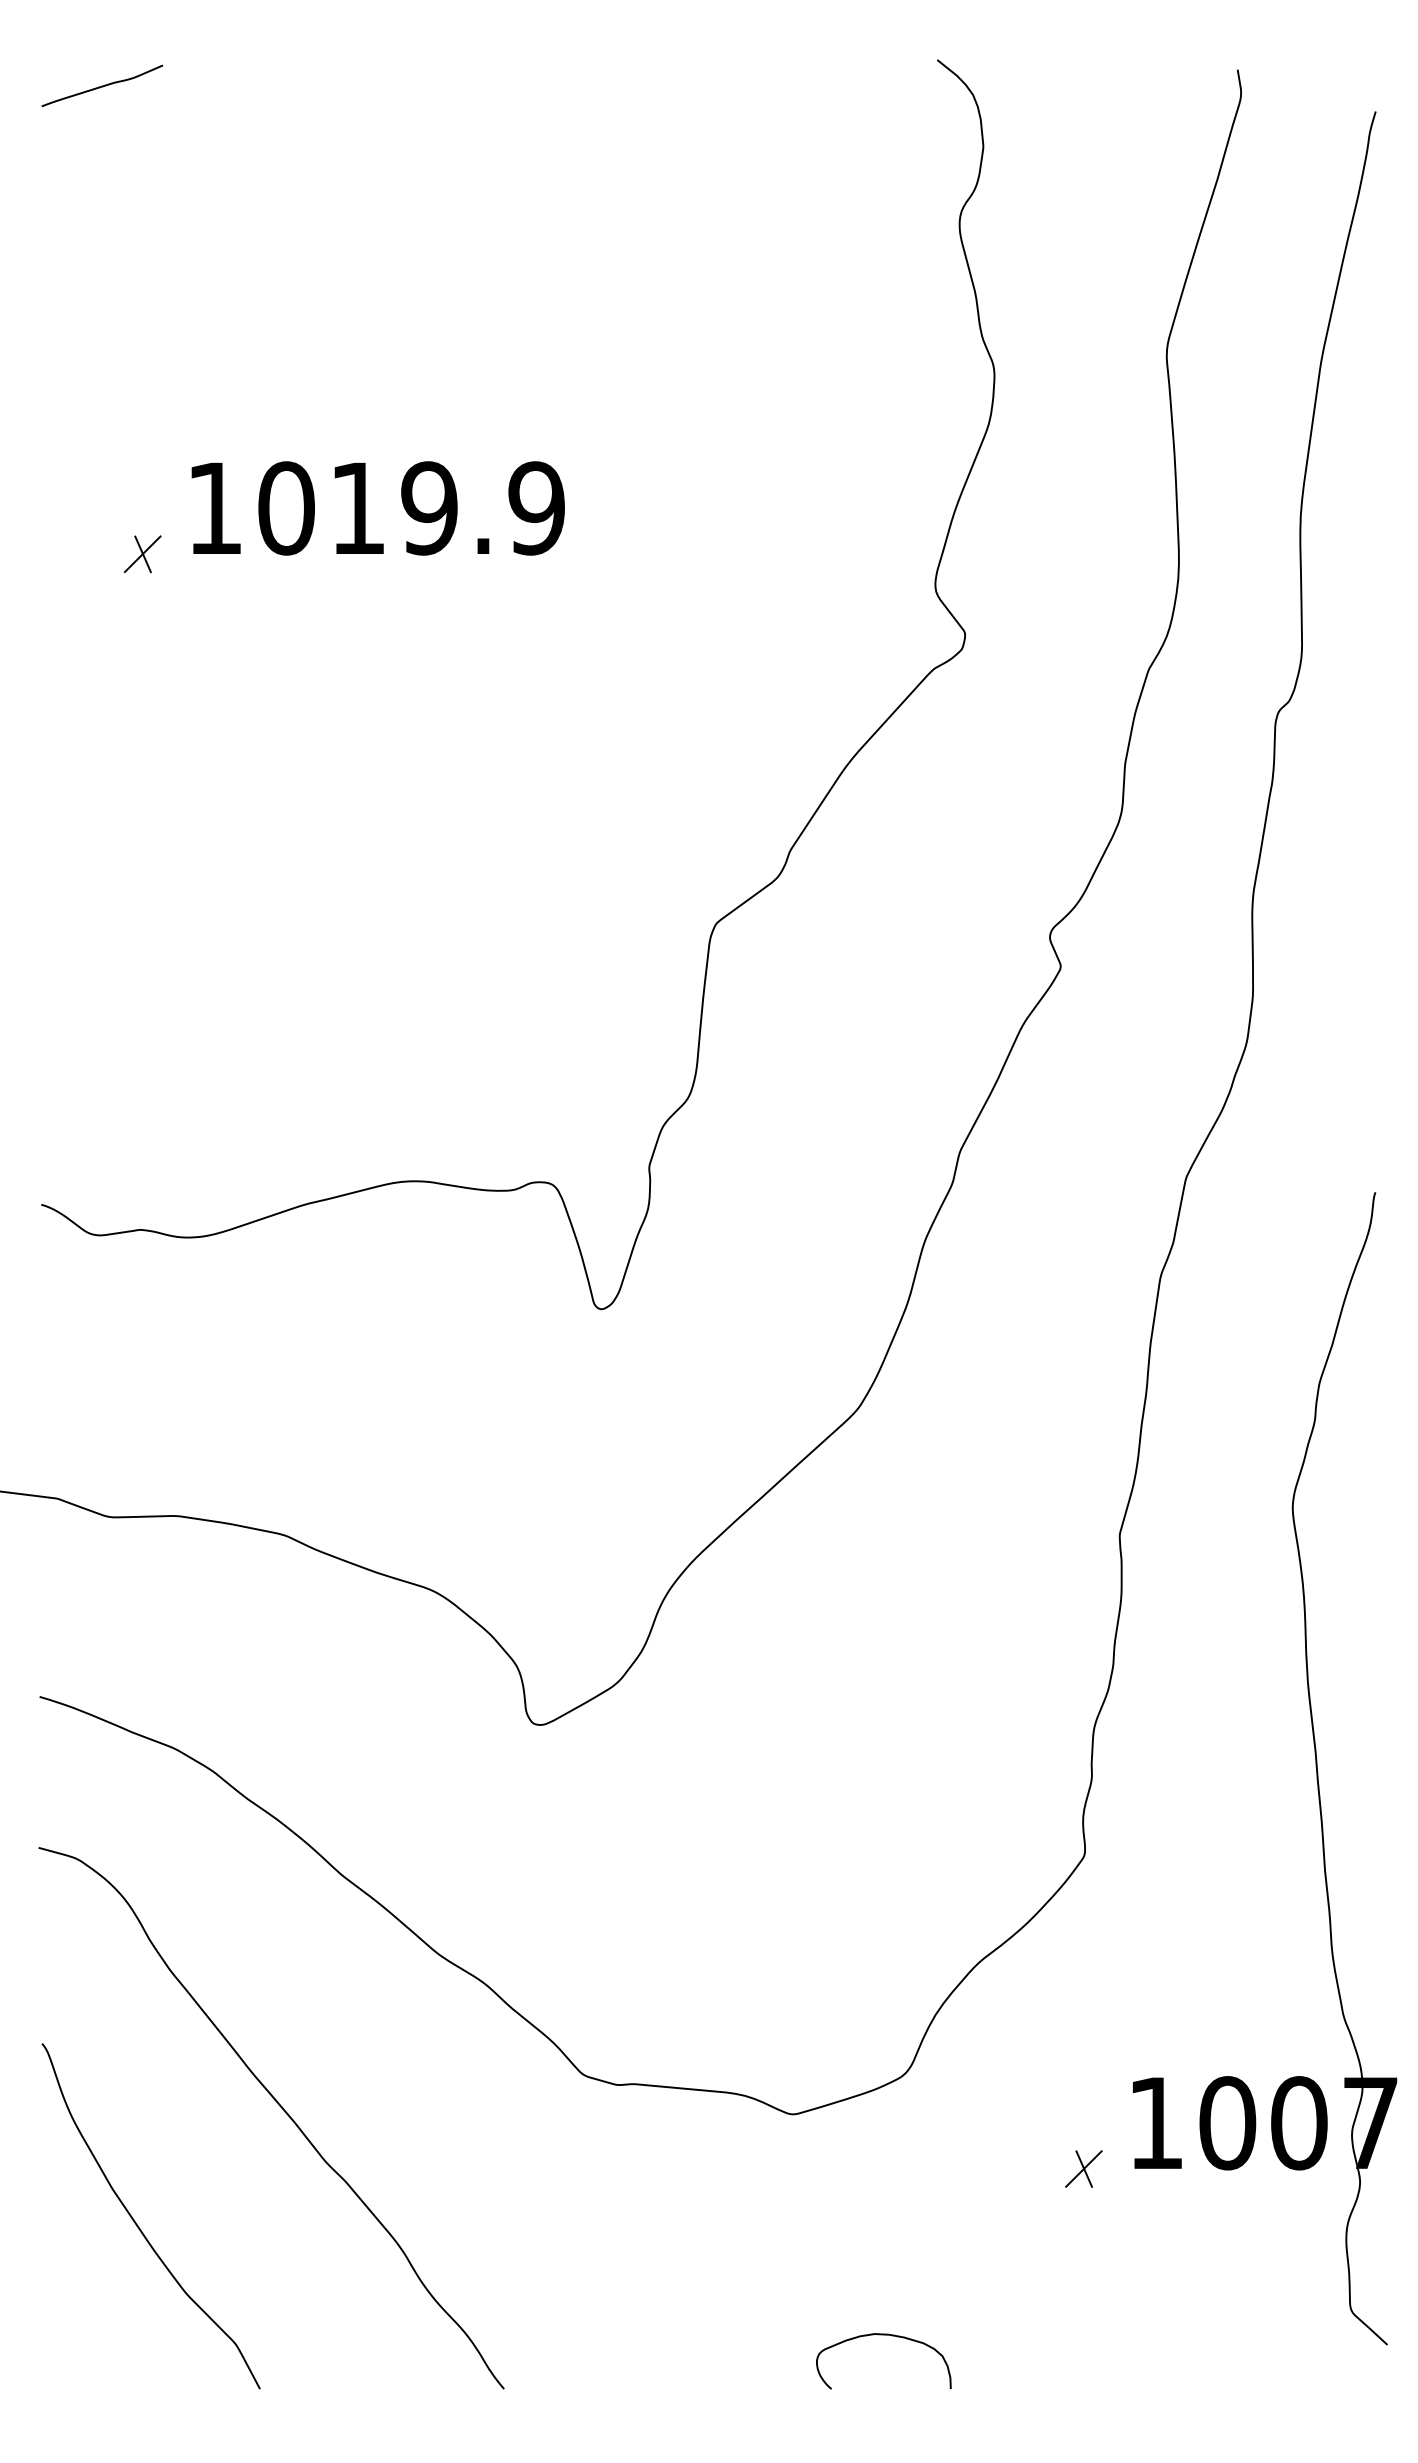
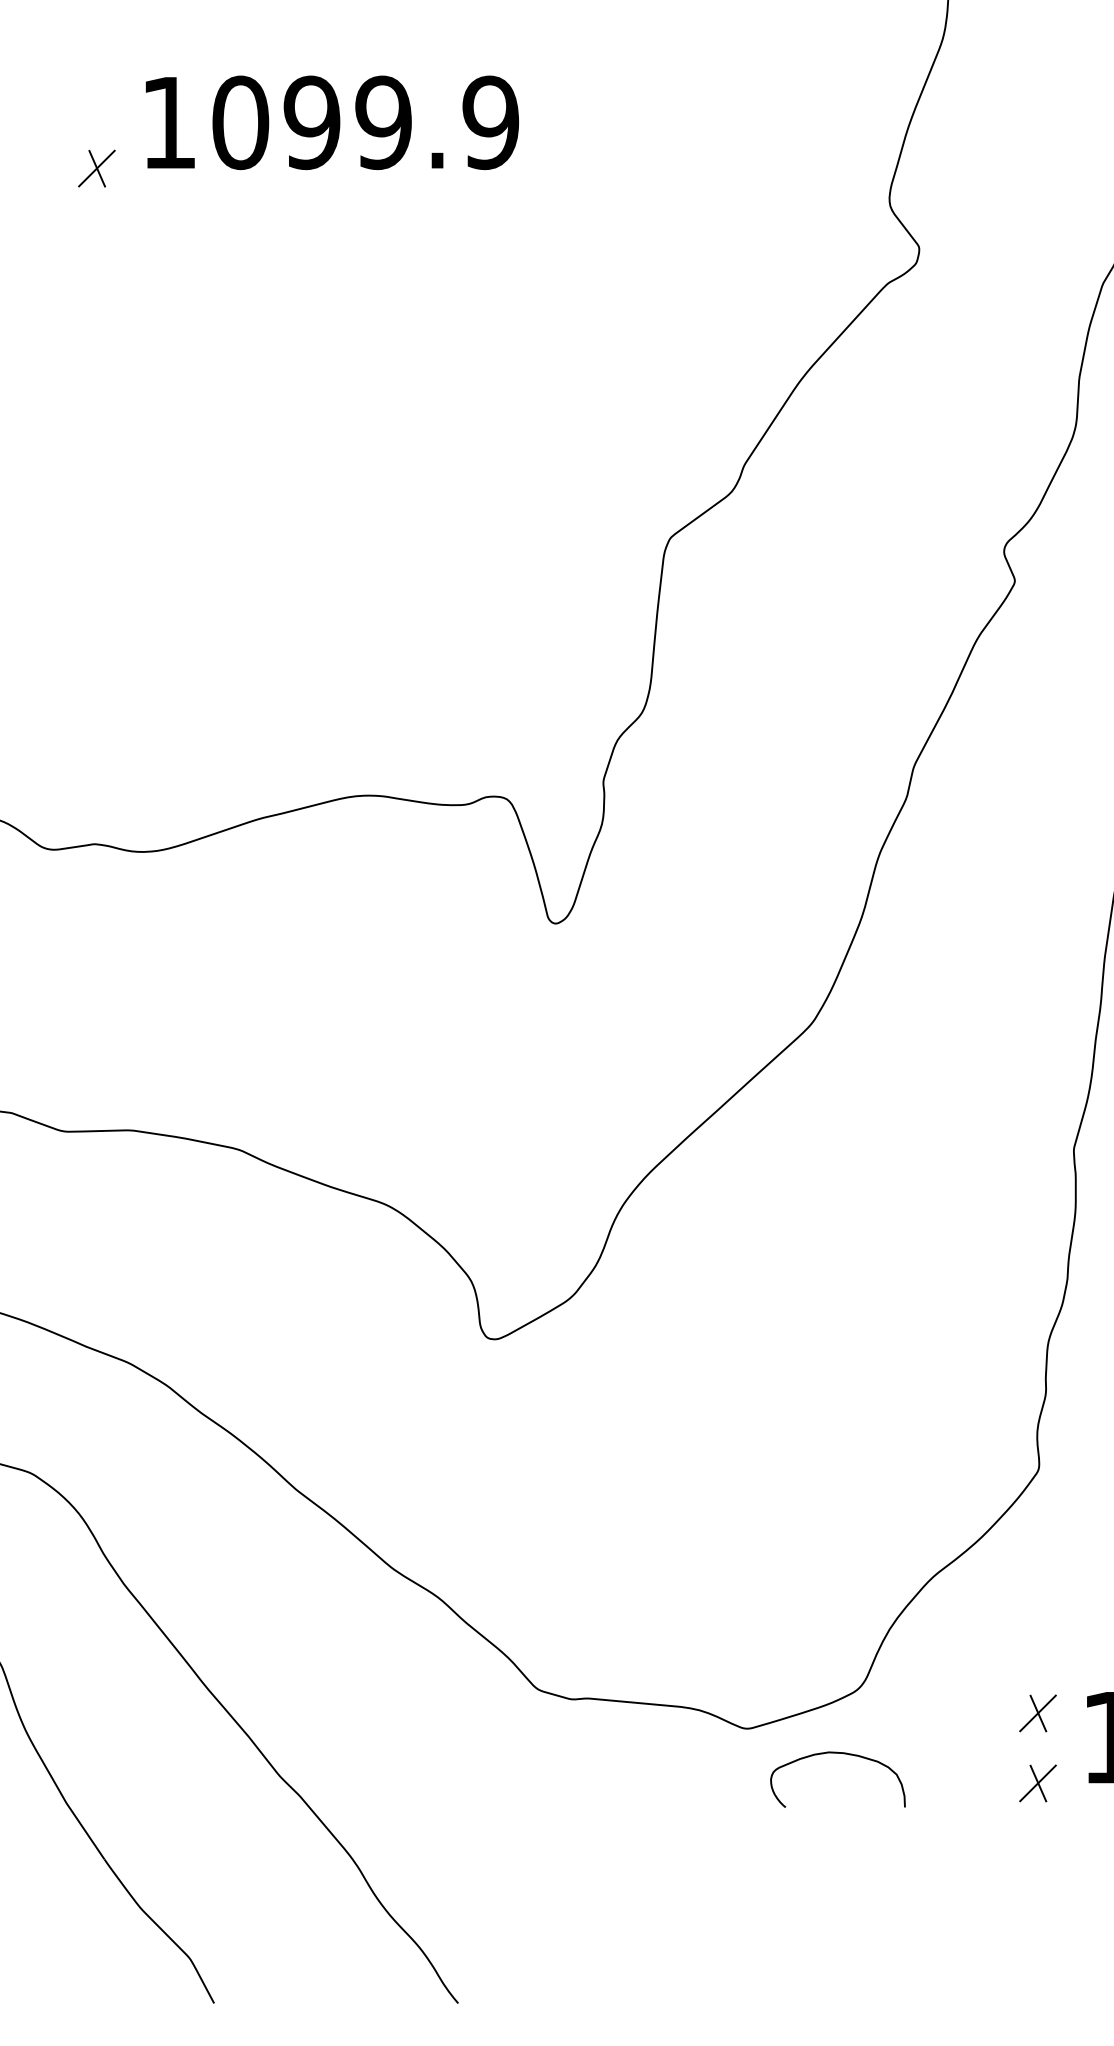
text: (357, 508) -> (311, 122), 1019.9 -> 1099.9
part: (1083, 2098) -> (1037, 1712), added
curve: (883, 2335) -> (837, 1753), moved

